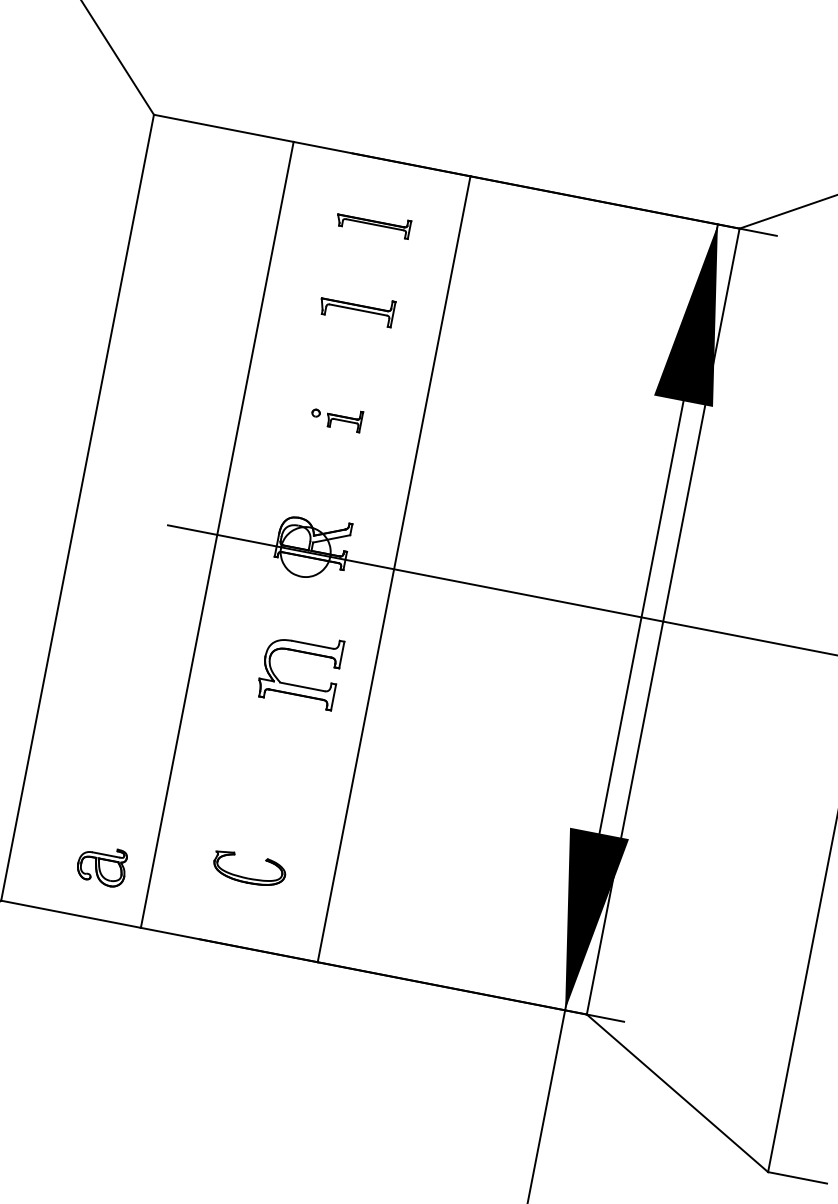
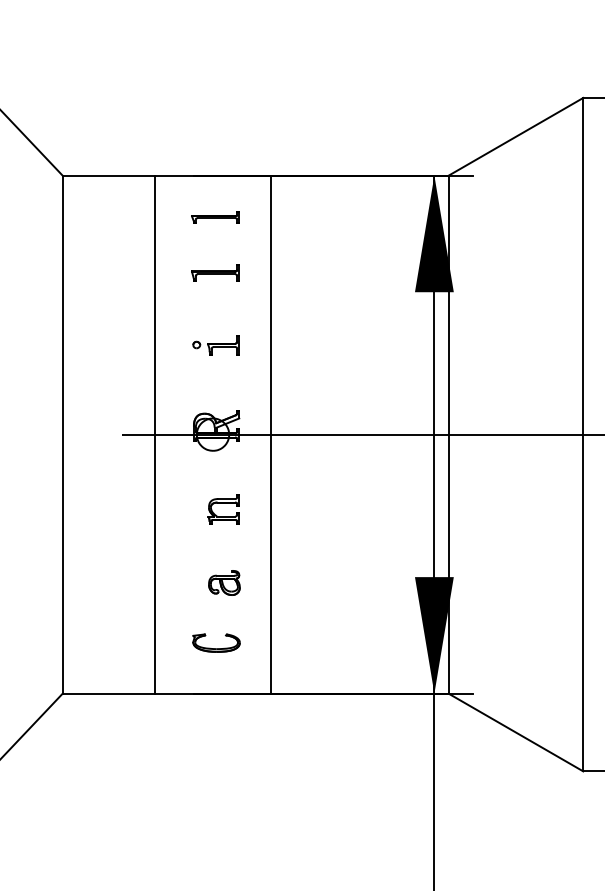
part: (335, 417) -> (215, 345), size x1.43
part: (299, 668) -> (223, 509), size x0.62
part: (102, 864) -> (224, 582), moved

